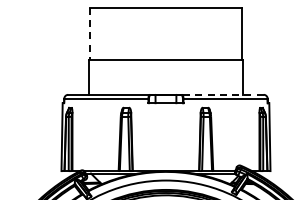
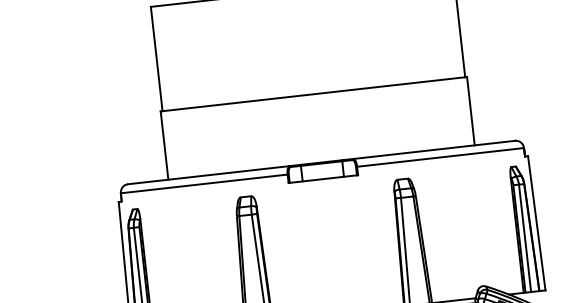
line: (89, 34) -> (156, 60), dashed -> solid
line: (222, 94) -> (433, 149), dashed -> solid

